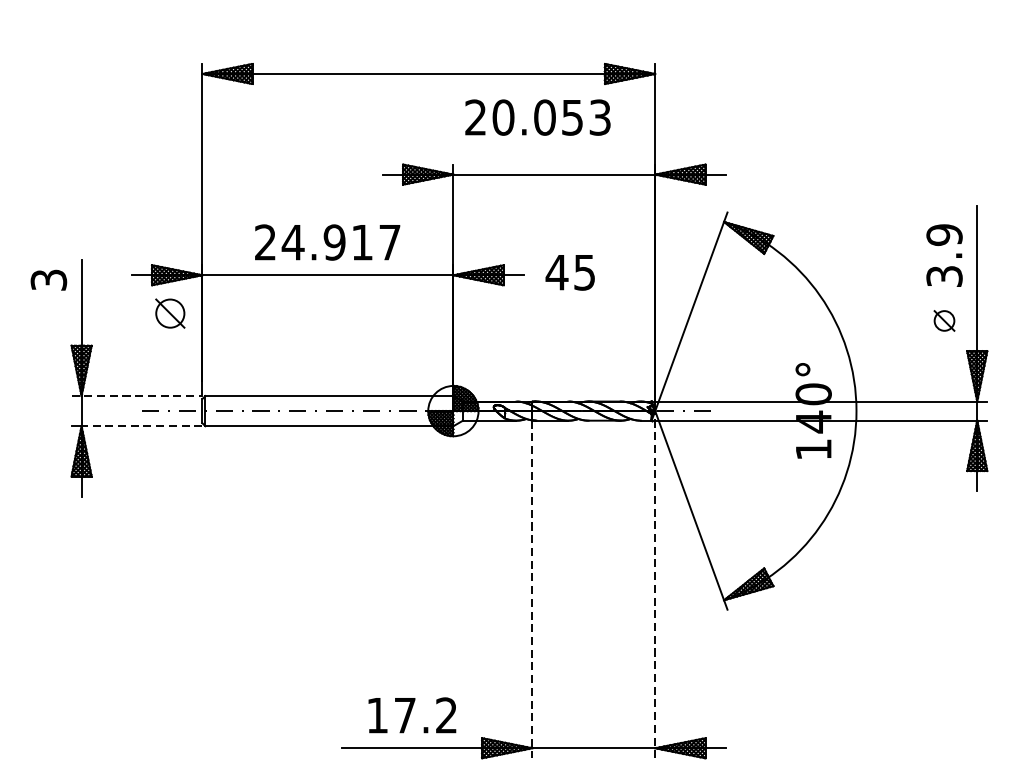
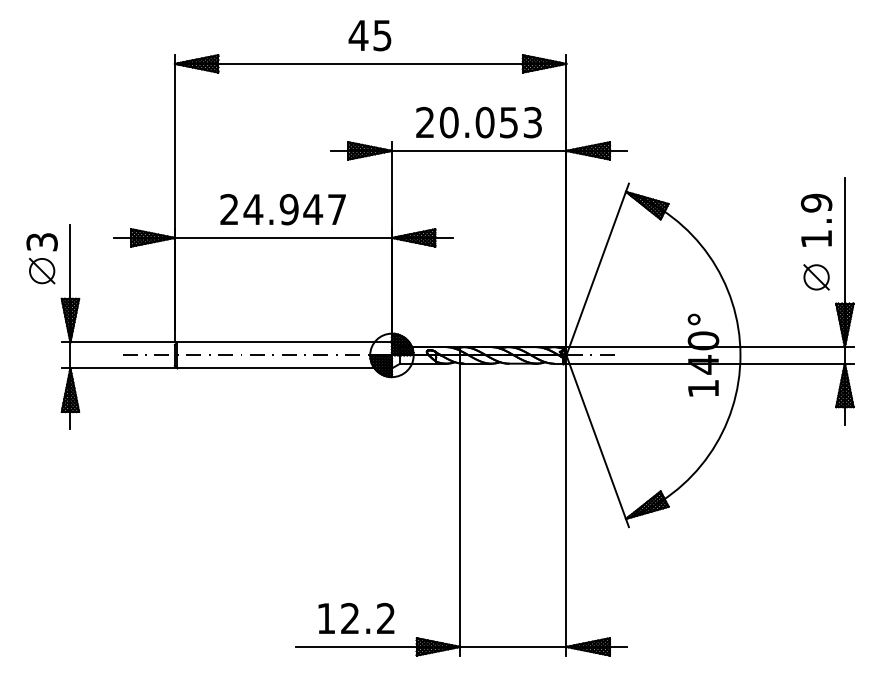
text: (537, 117) -> (478, 122), moved
text: (362, 242) -> (313, 209), 24.917 -> 24.947
text: (569, 272) -> (369, 35), moved
text: (944, 275) -> (816, 238), 3.9 -> 1.9
part: (170, 314) -> (42, 271), moved
part: (944, 321) -> (816, 277), size x1.43
line: (137, 396) -> (118, 342), dashed -> solid
line: (141, 426) -> (122, 368), dashed -> solid
line: (655, 584) -> (566, 505), dashed -> solid
line: (532, 589) -> (460, 509), dashed -> solid
text: (404, 714) -> (349, 617), 17.2 -> 12.2

